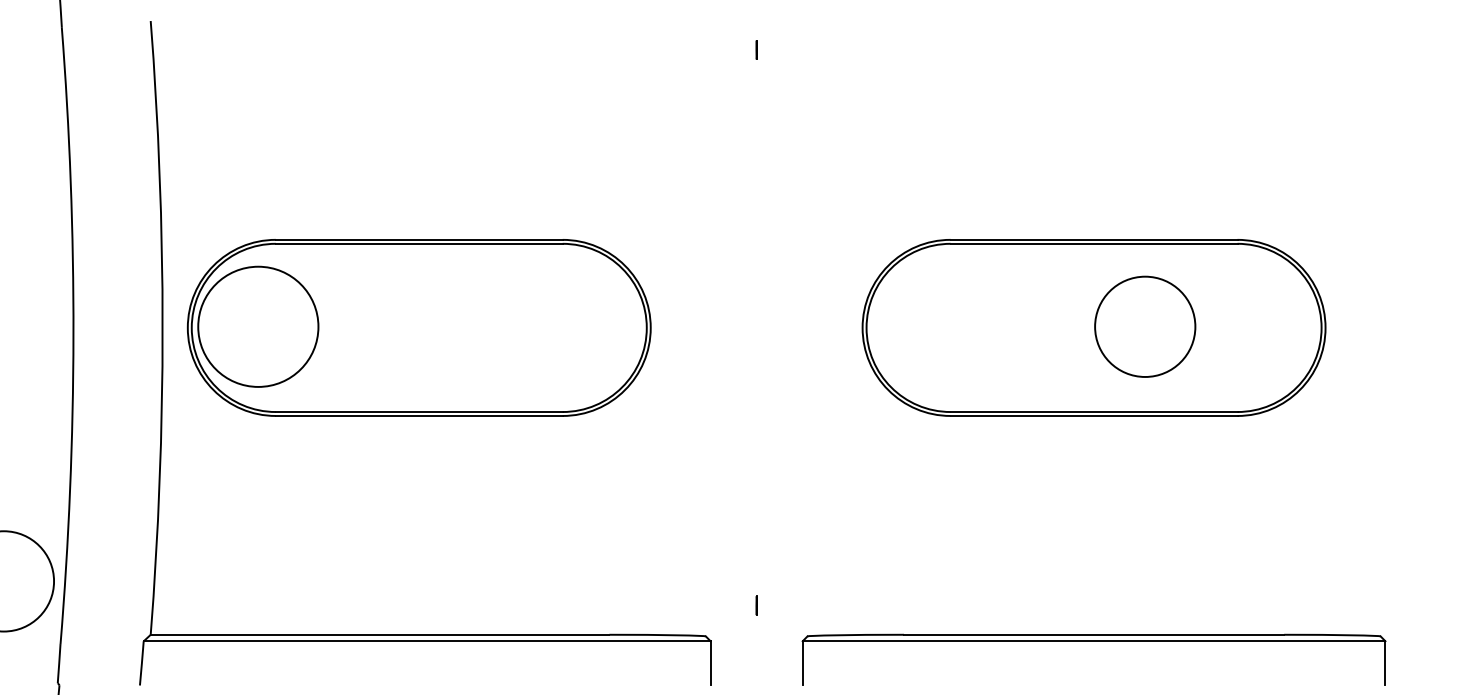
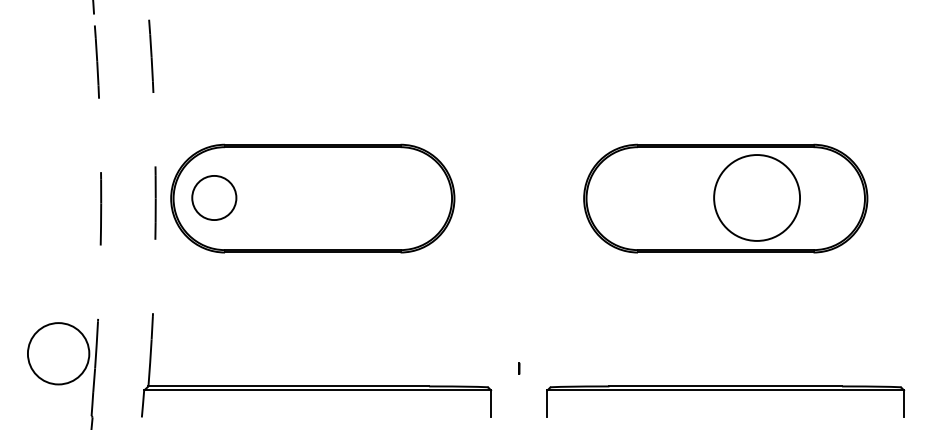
line: (757, 49) -> (519, 28), removed
circle: (258, 326) -> (214, 197), size x0.6
circle: (1144, 326) -> (756, 197), size x1.4
arc: (162, 327) -> (155, 198), solid -> dashed
arc: (73, 335) -> (101, 203), solid -> dashed

